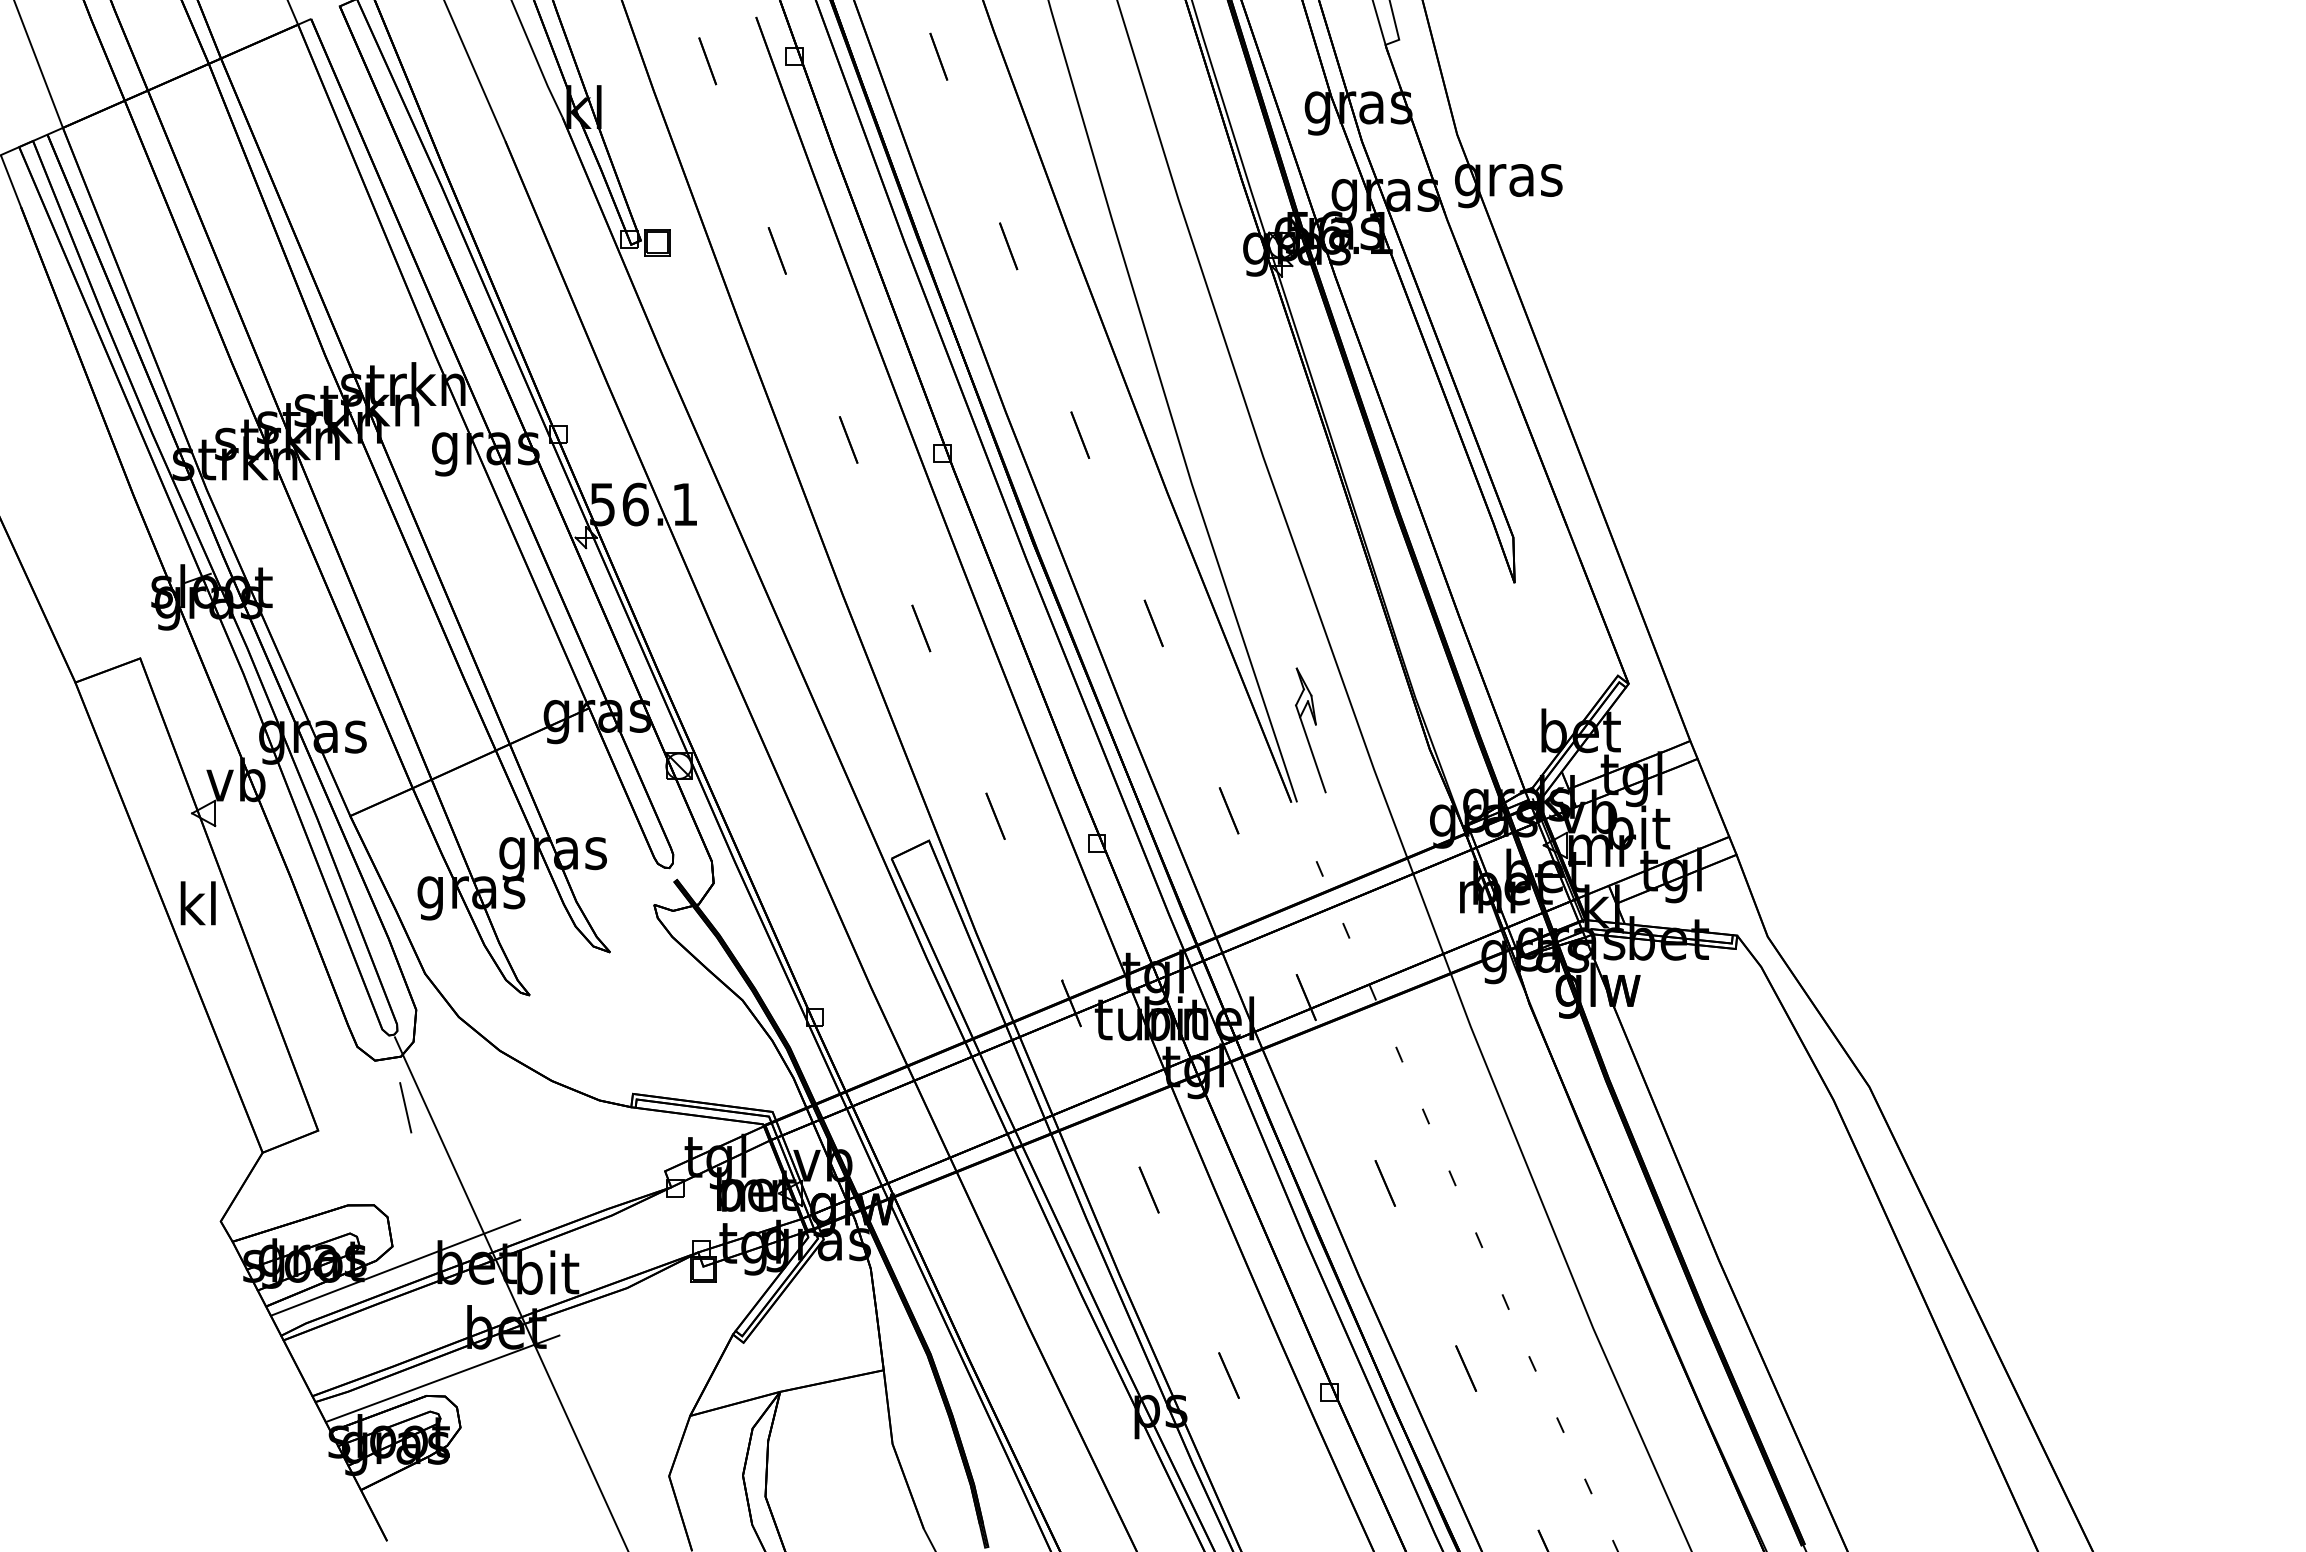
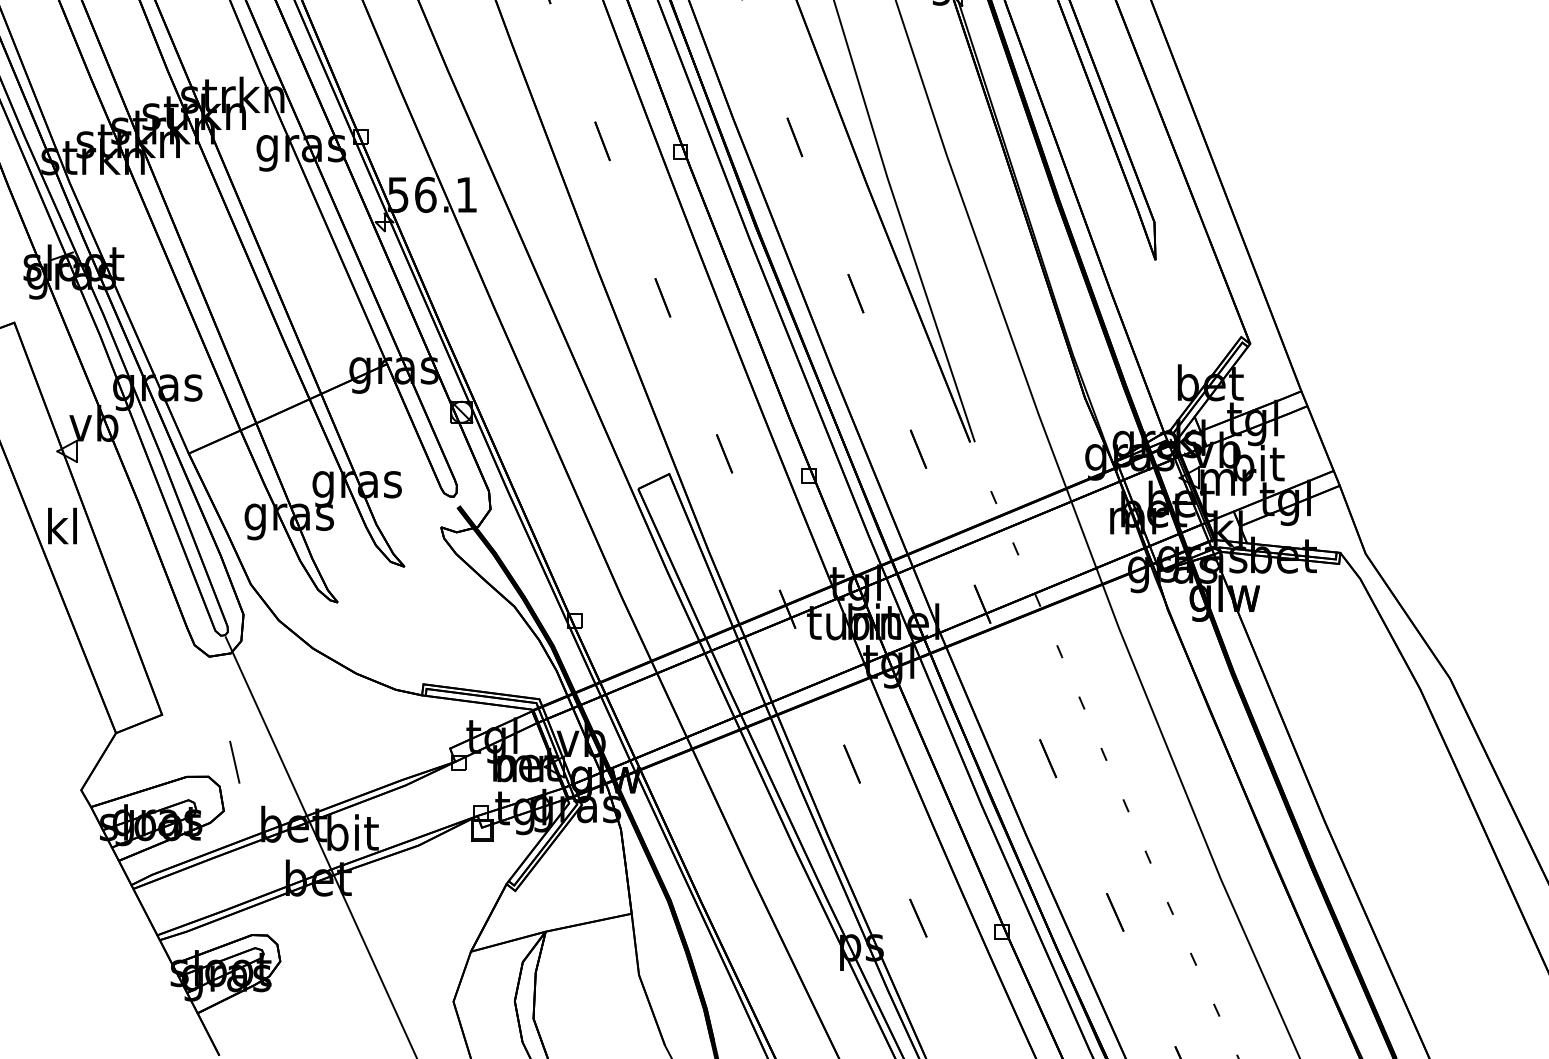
part: (1310, 730) -> (986, 382), removed
line: (405, 1107) -> (234, 762), moved
line: (395, 1267) -> (226, 828), removed
line: (442, 1378) -> (265, 920), removed

